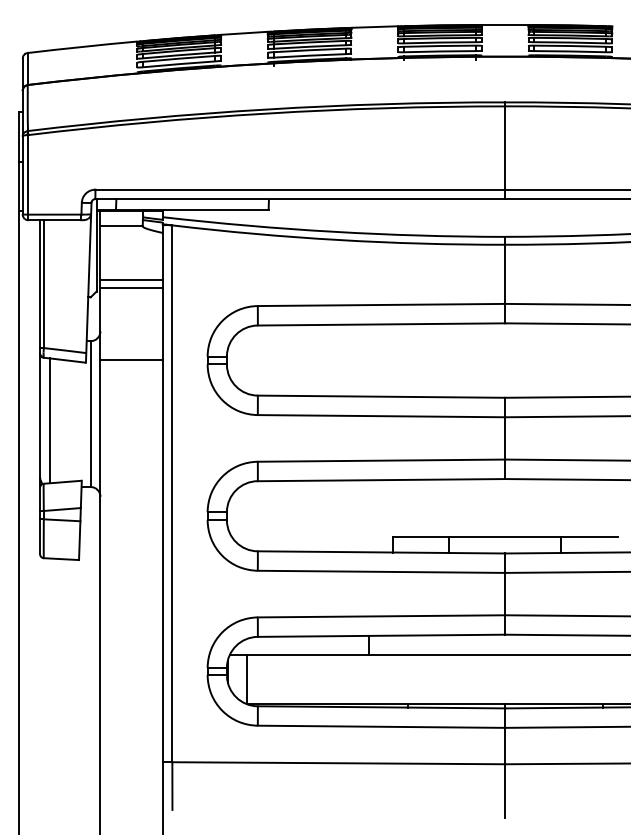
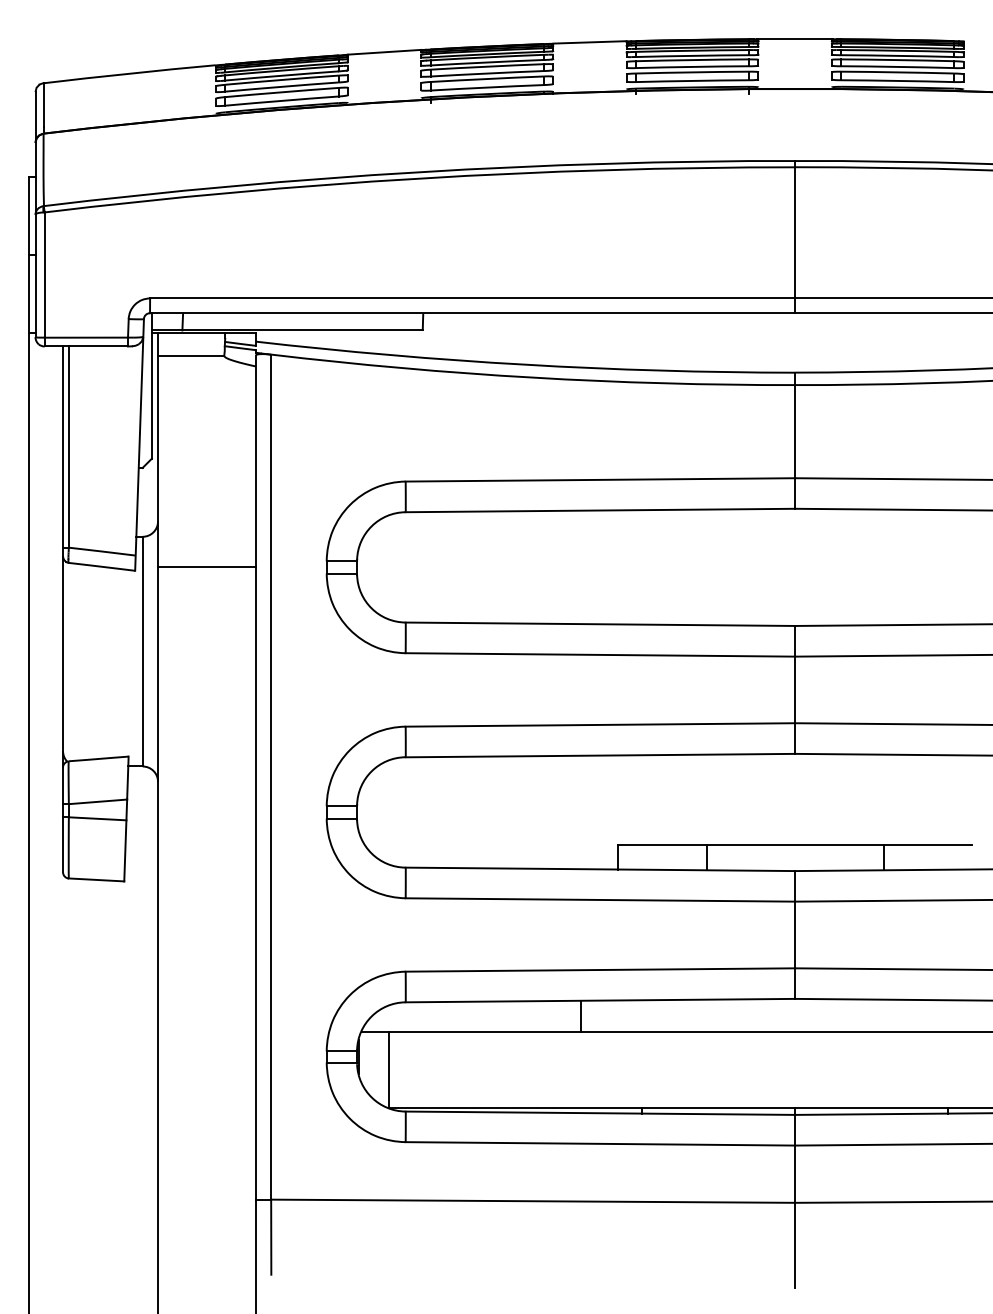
line: (131, 279) -> (206, 439), removed
line: (131, 288) -> (206, 453), removed
line: (49, 420) -> (77, 661), removed

